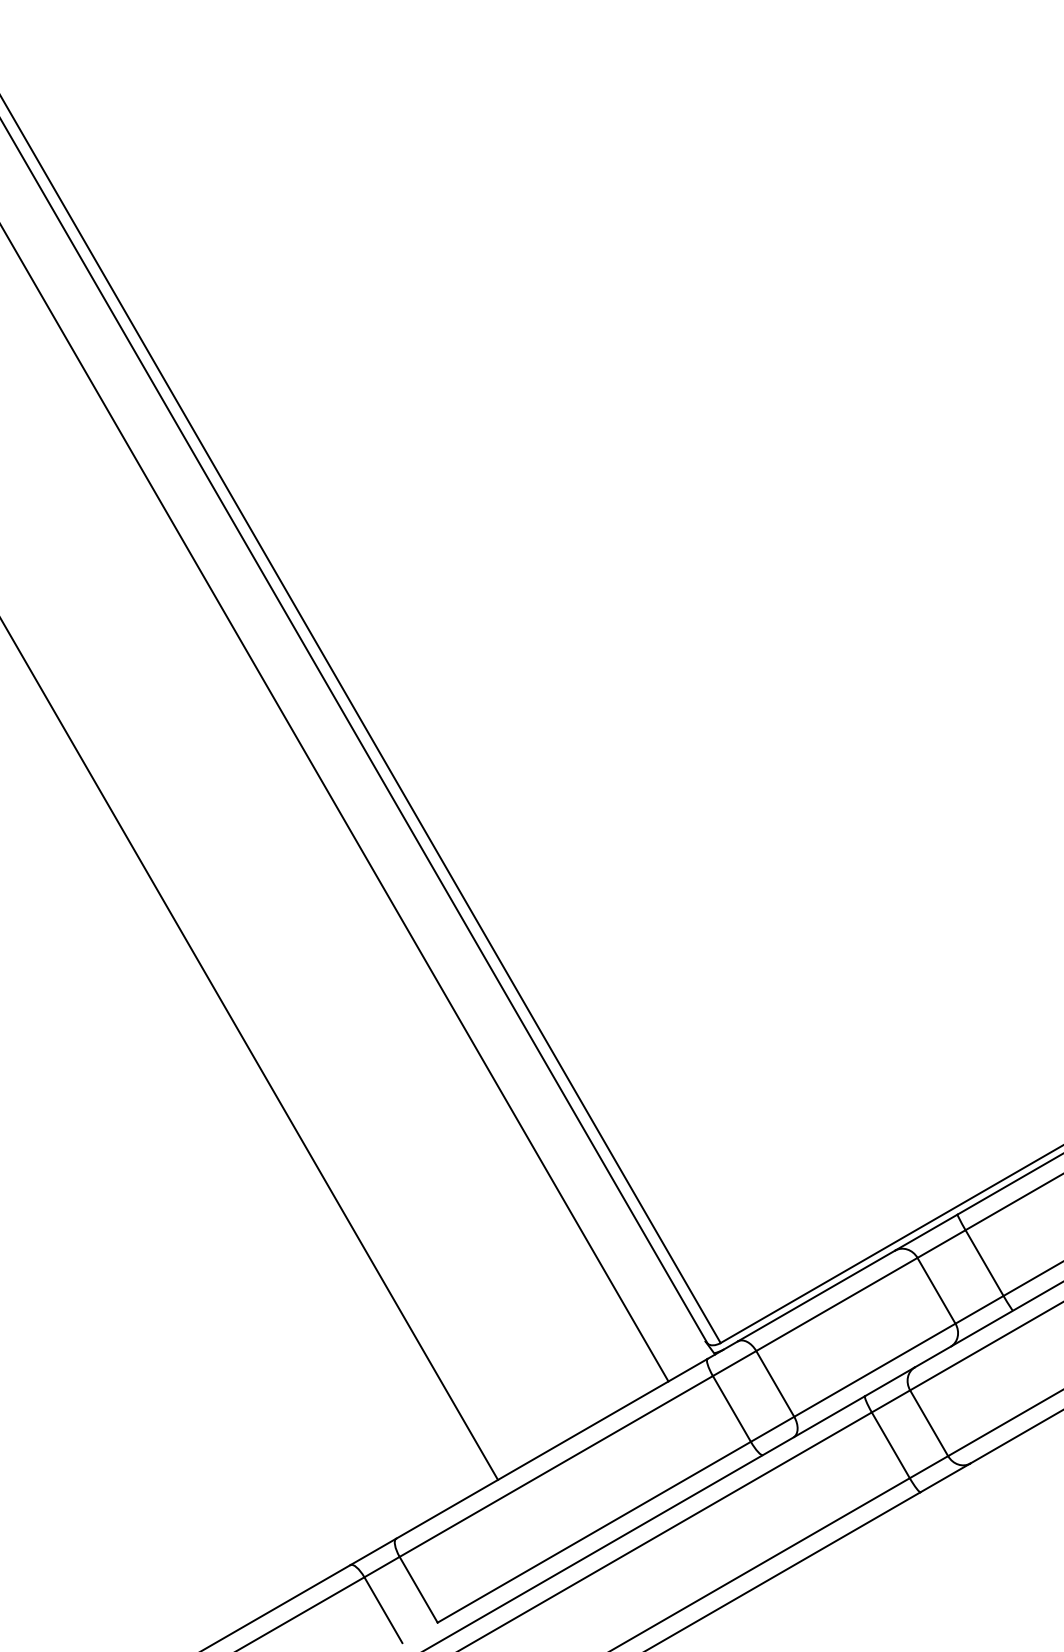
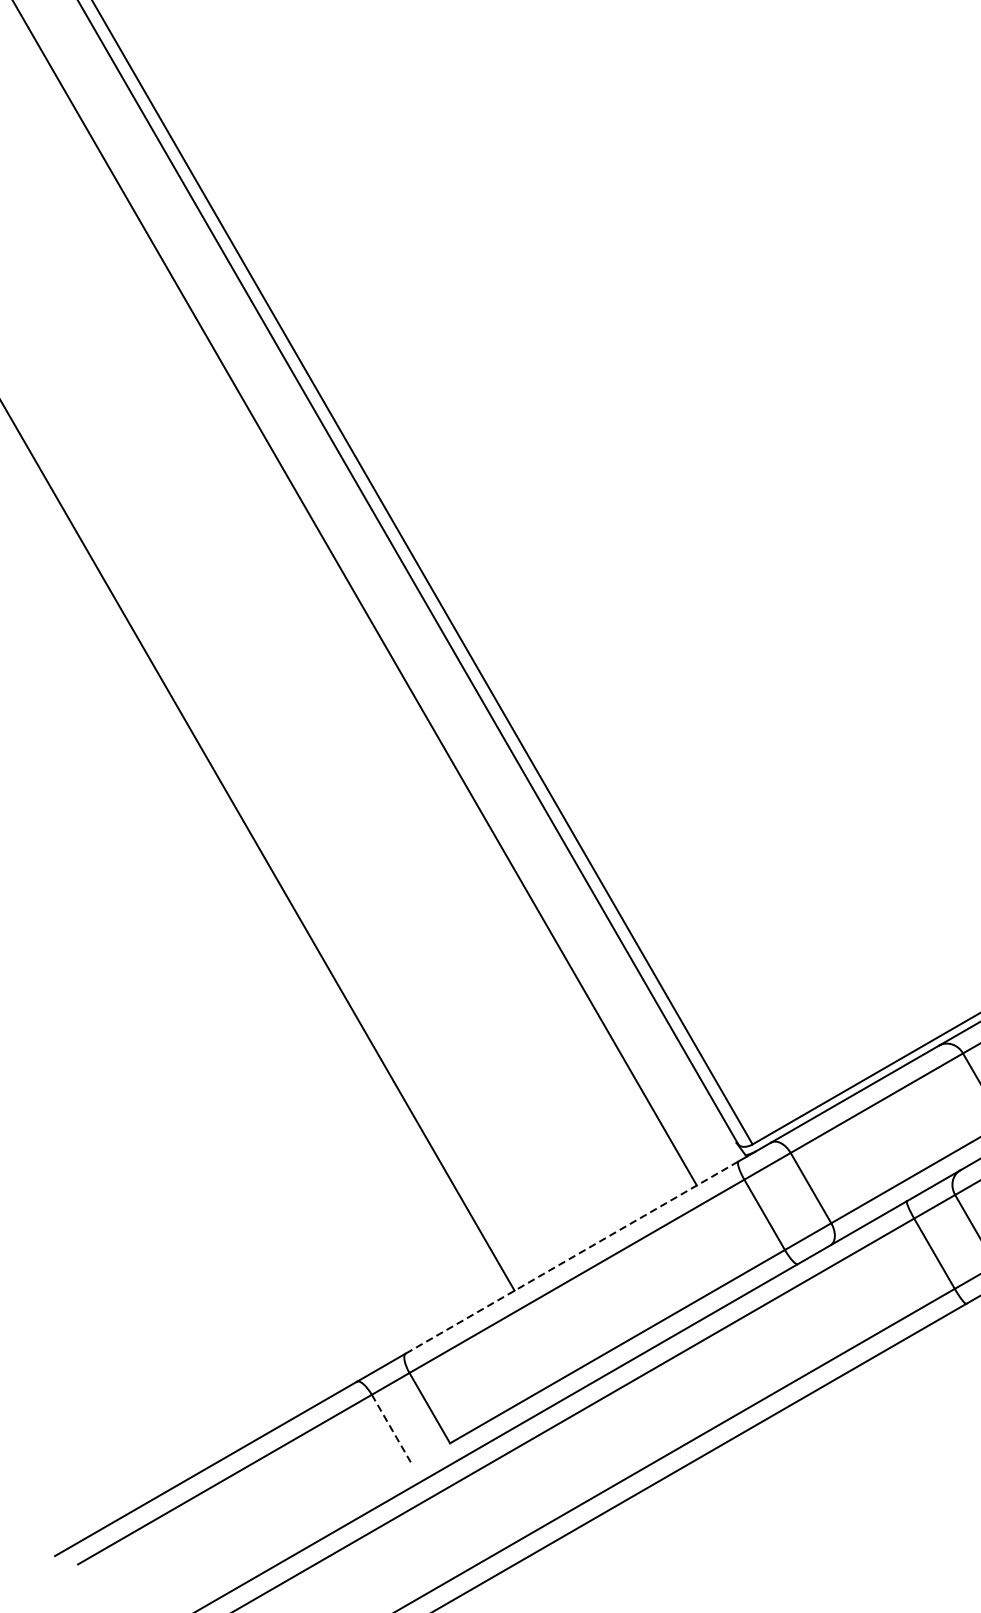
line: (551, 1448) -> (571, 1257), solid -> dashed
line: (383, 1610) -> (392, 1430), solid -> dashed

